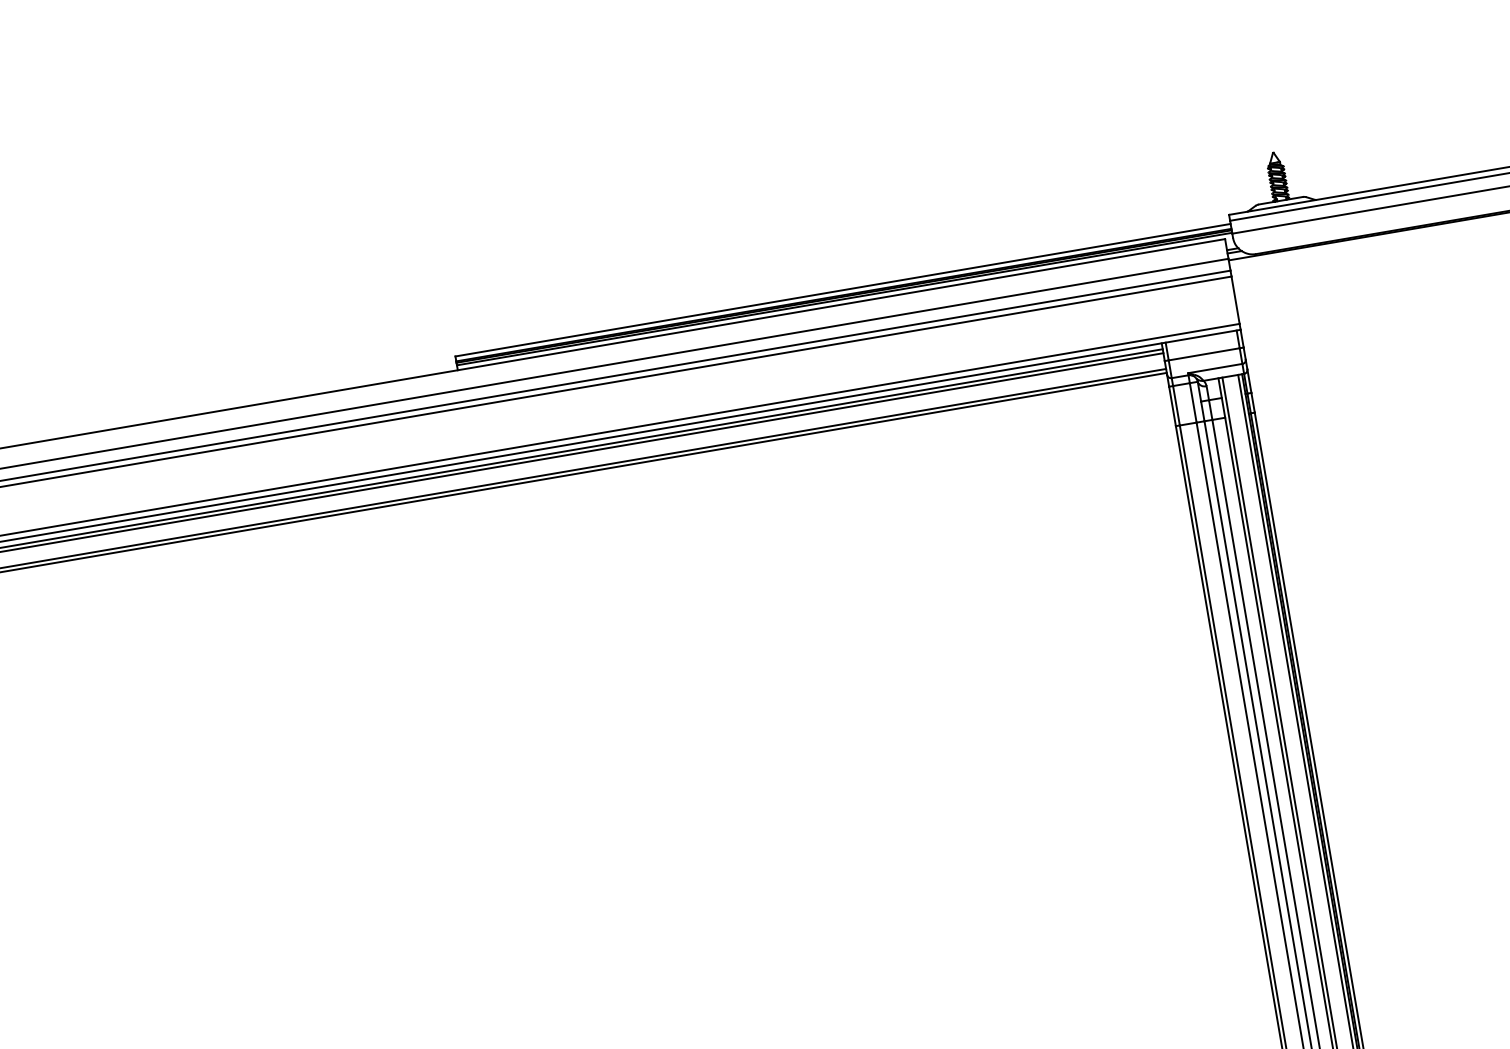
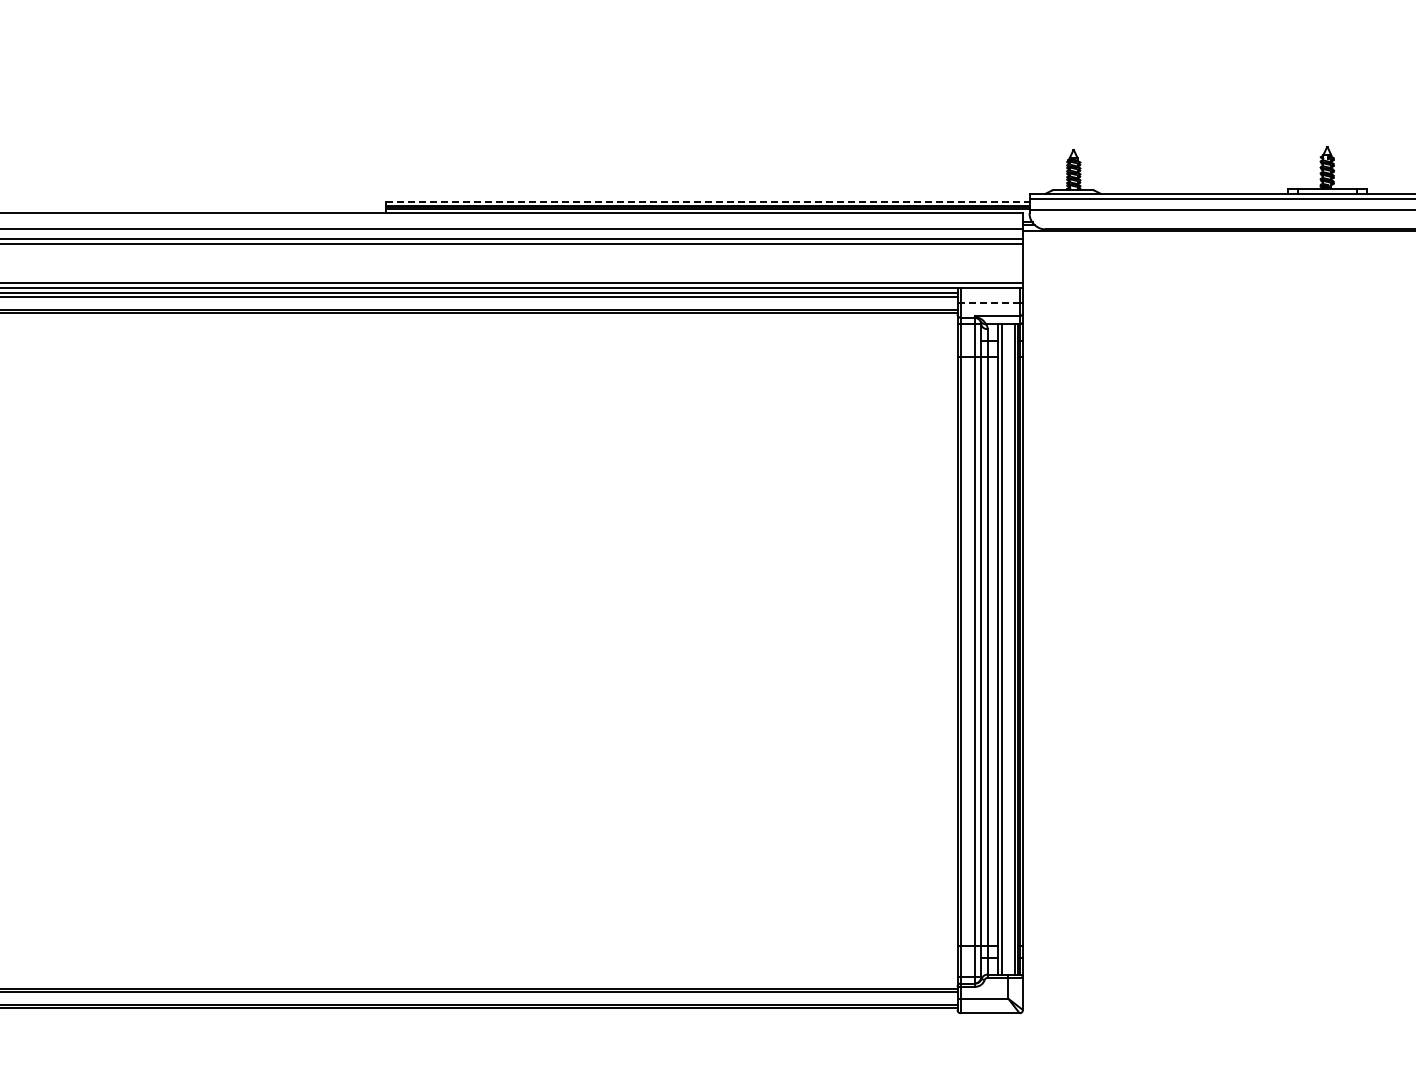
line: (842, 290) -> (707, 201), solid -> dashed
line: (1203, 354) -> (989, 303), solid -> dashed

